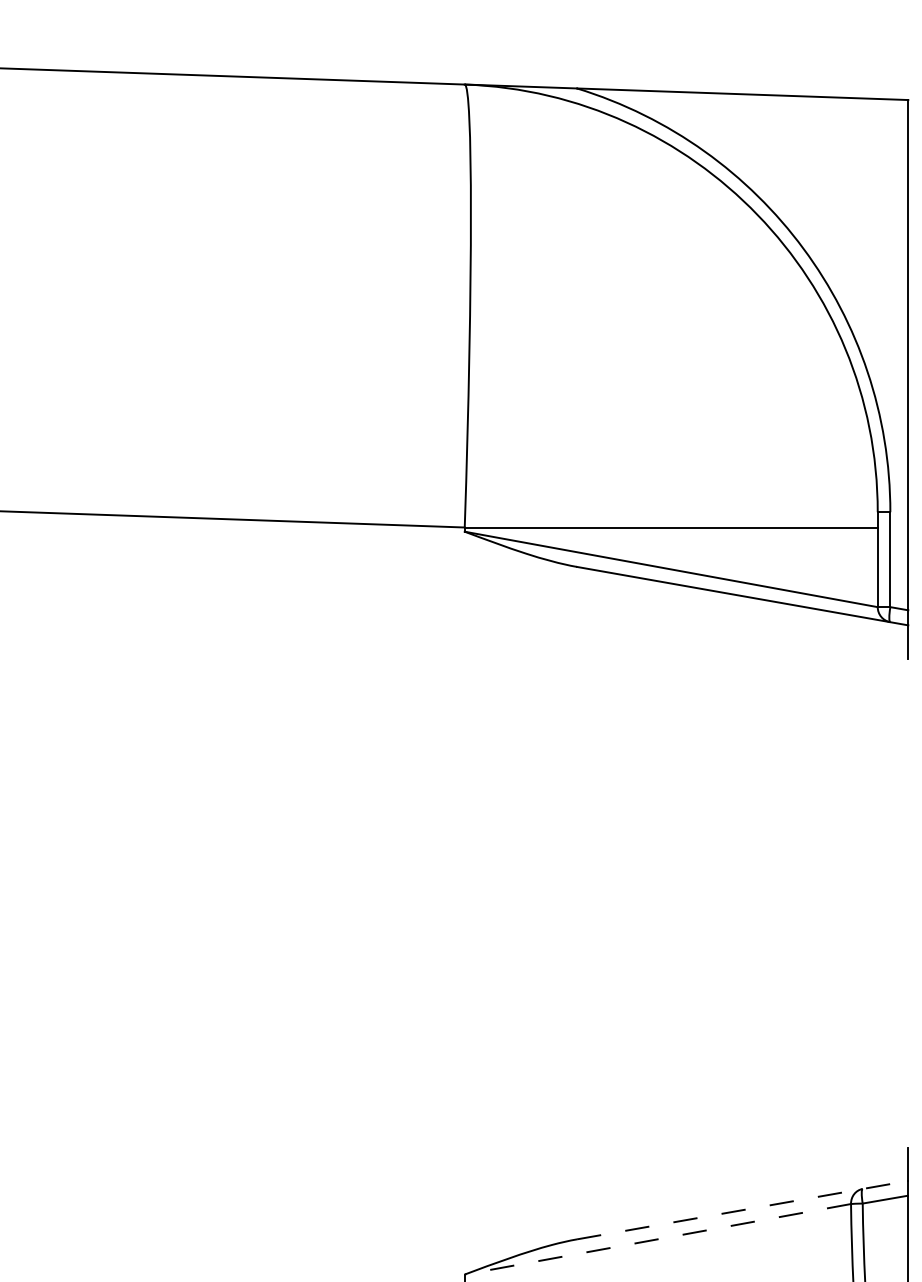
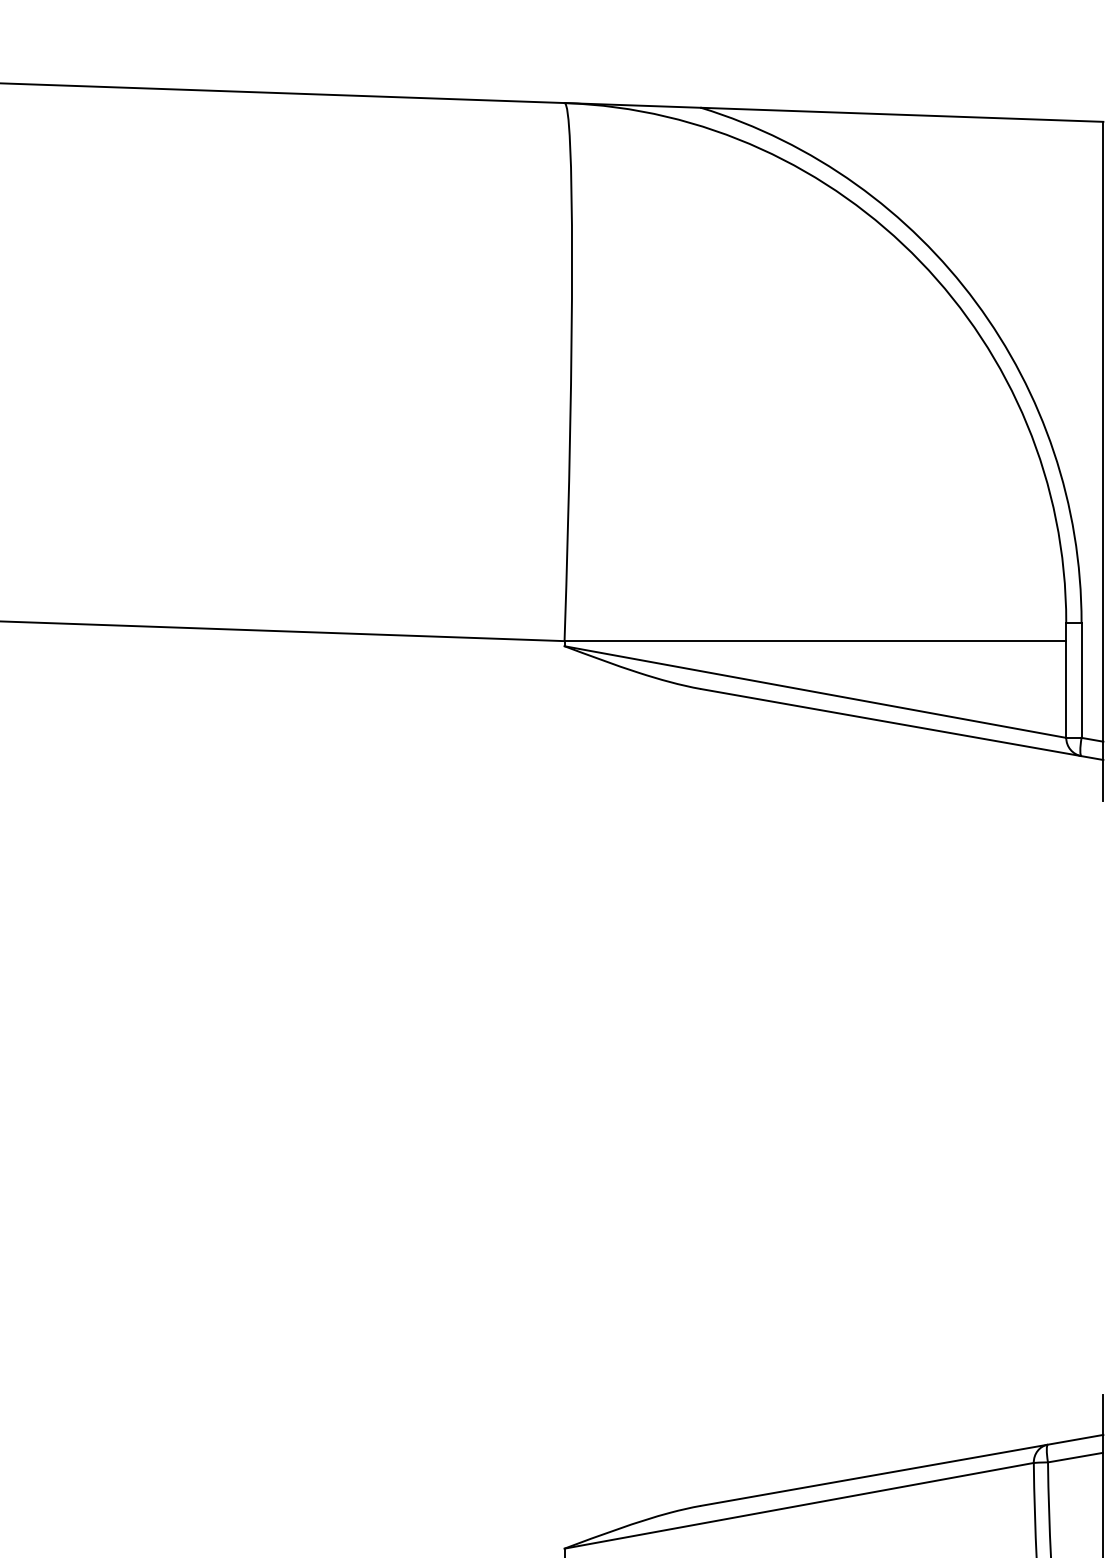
line: (742, 1210) -> (902, 1470), dashed -> solid
line: (658, 1239) -> (799, 1505), dashed -> solid

